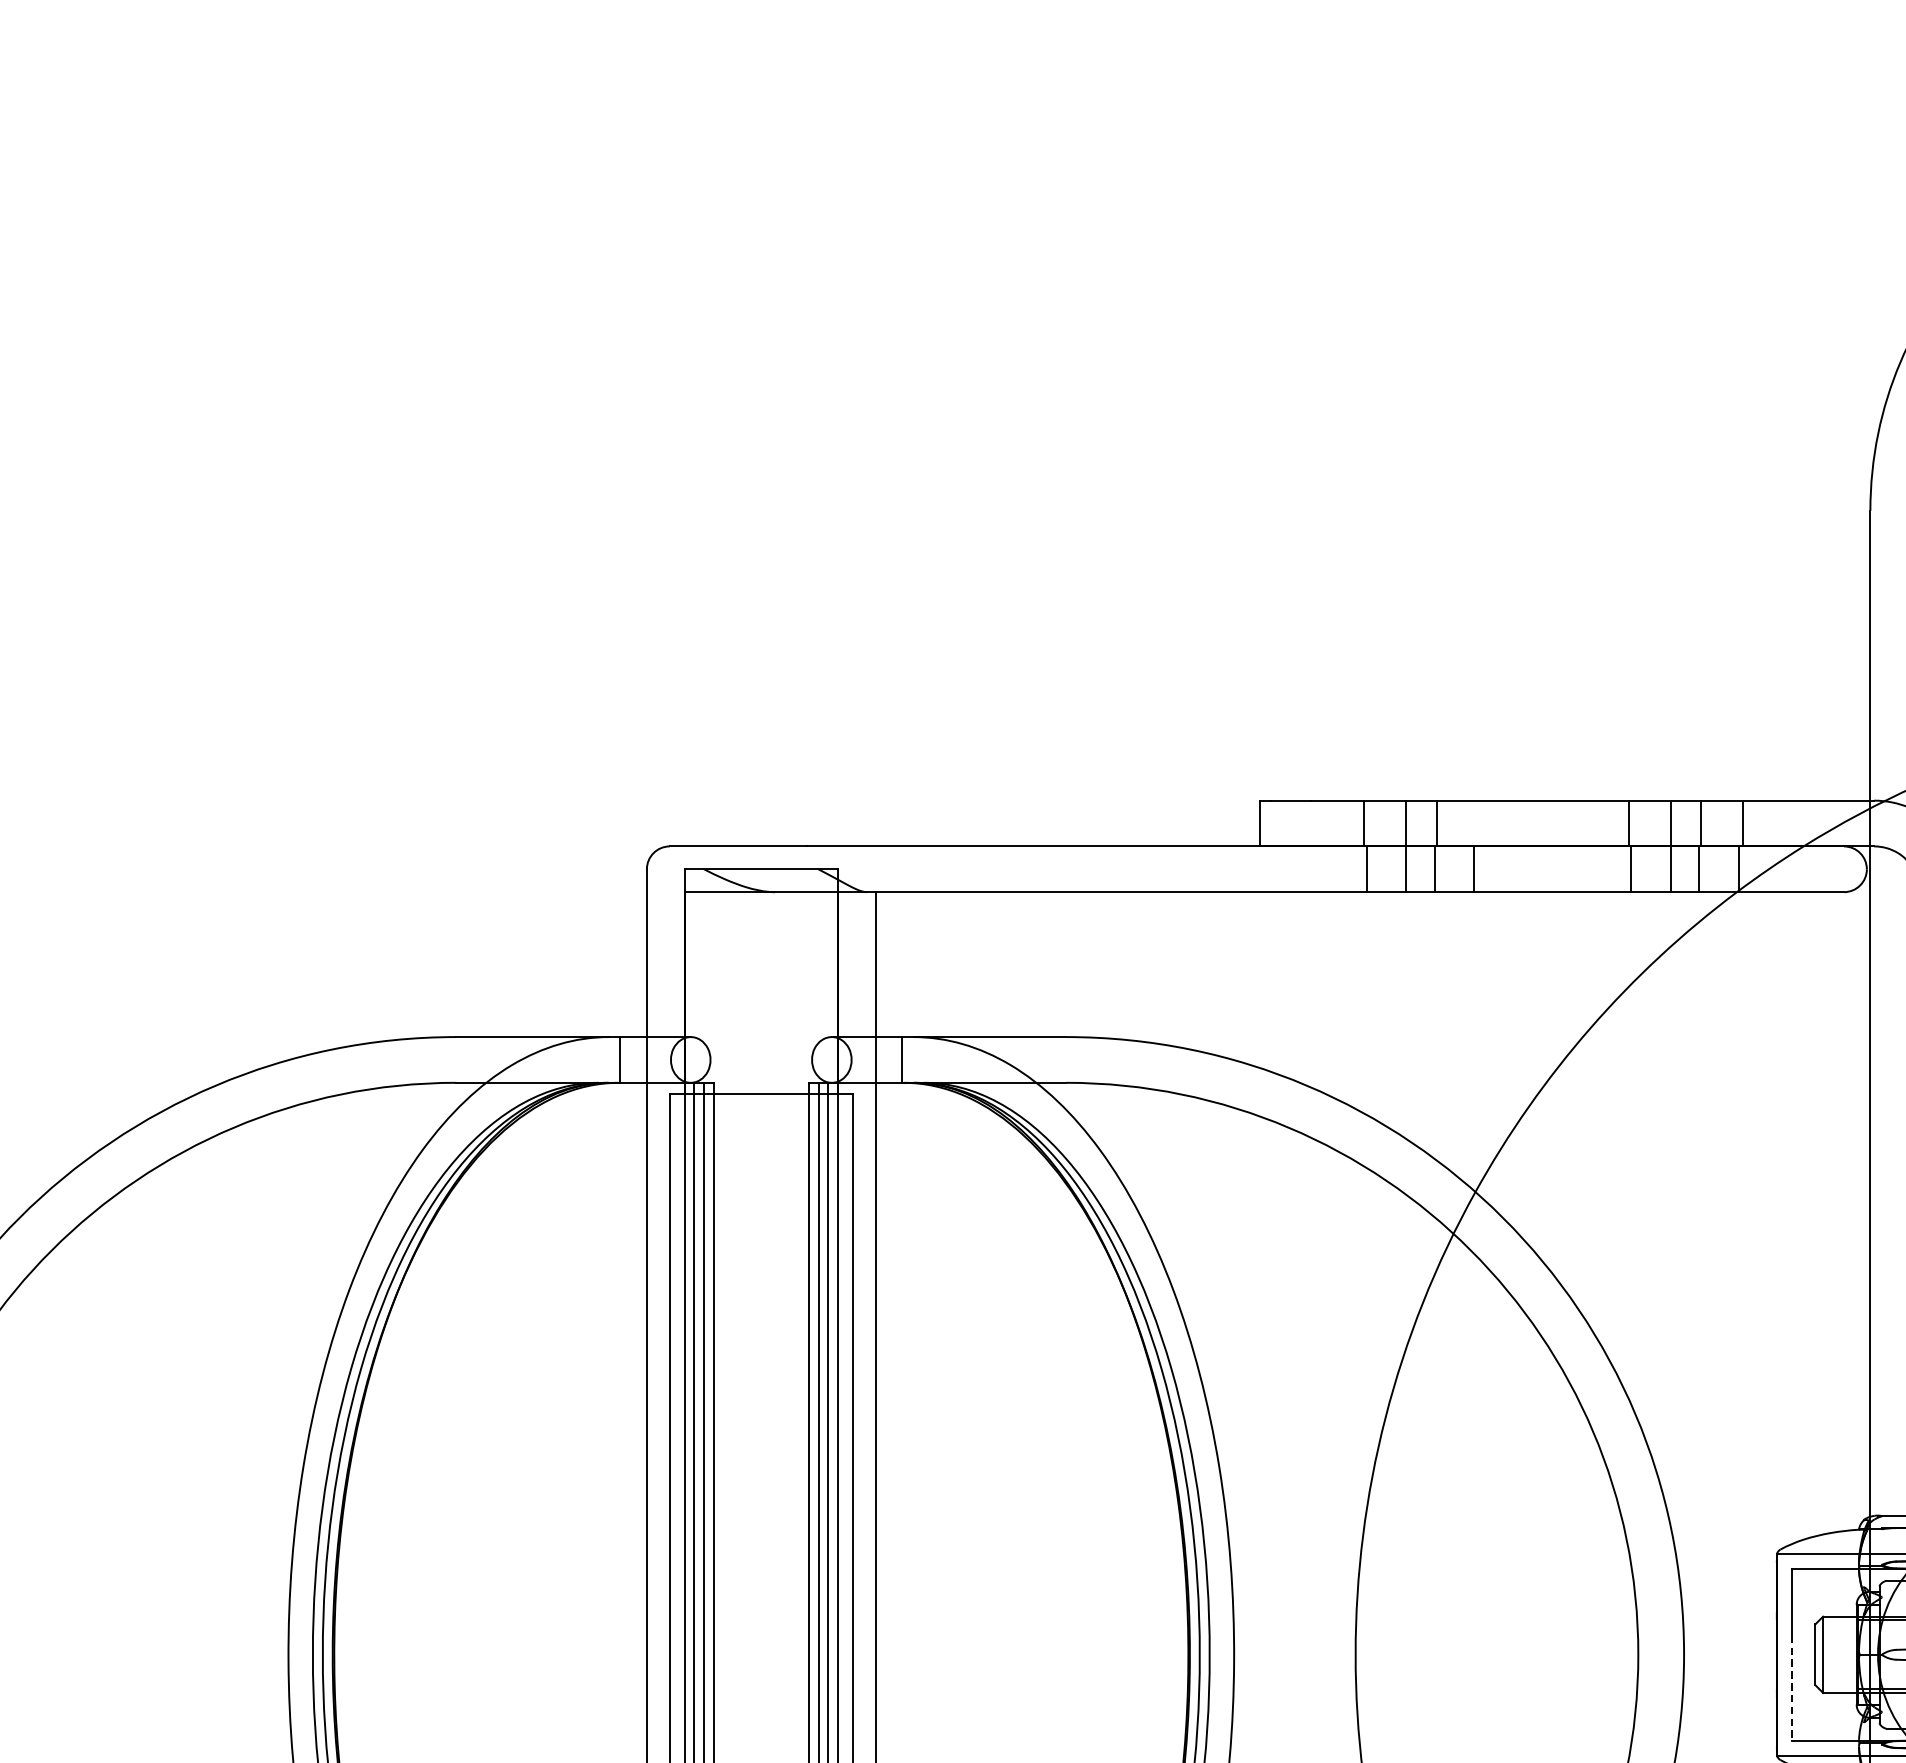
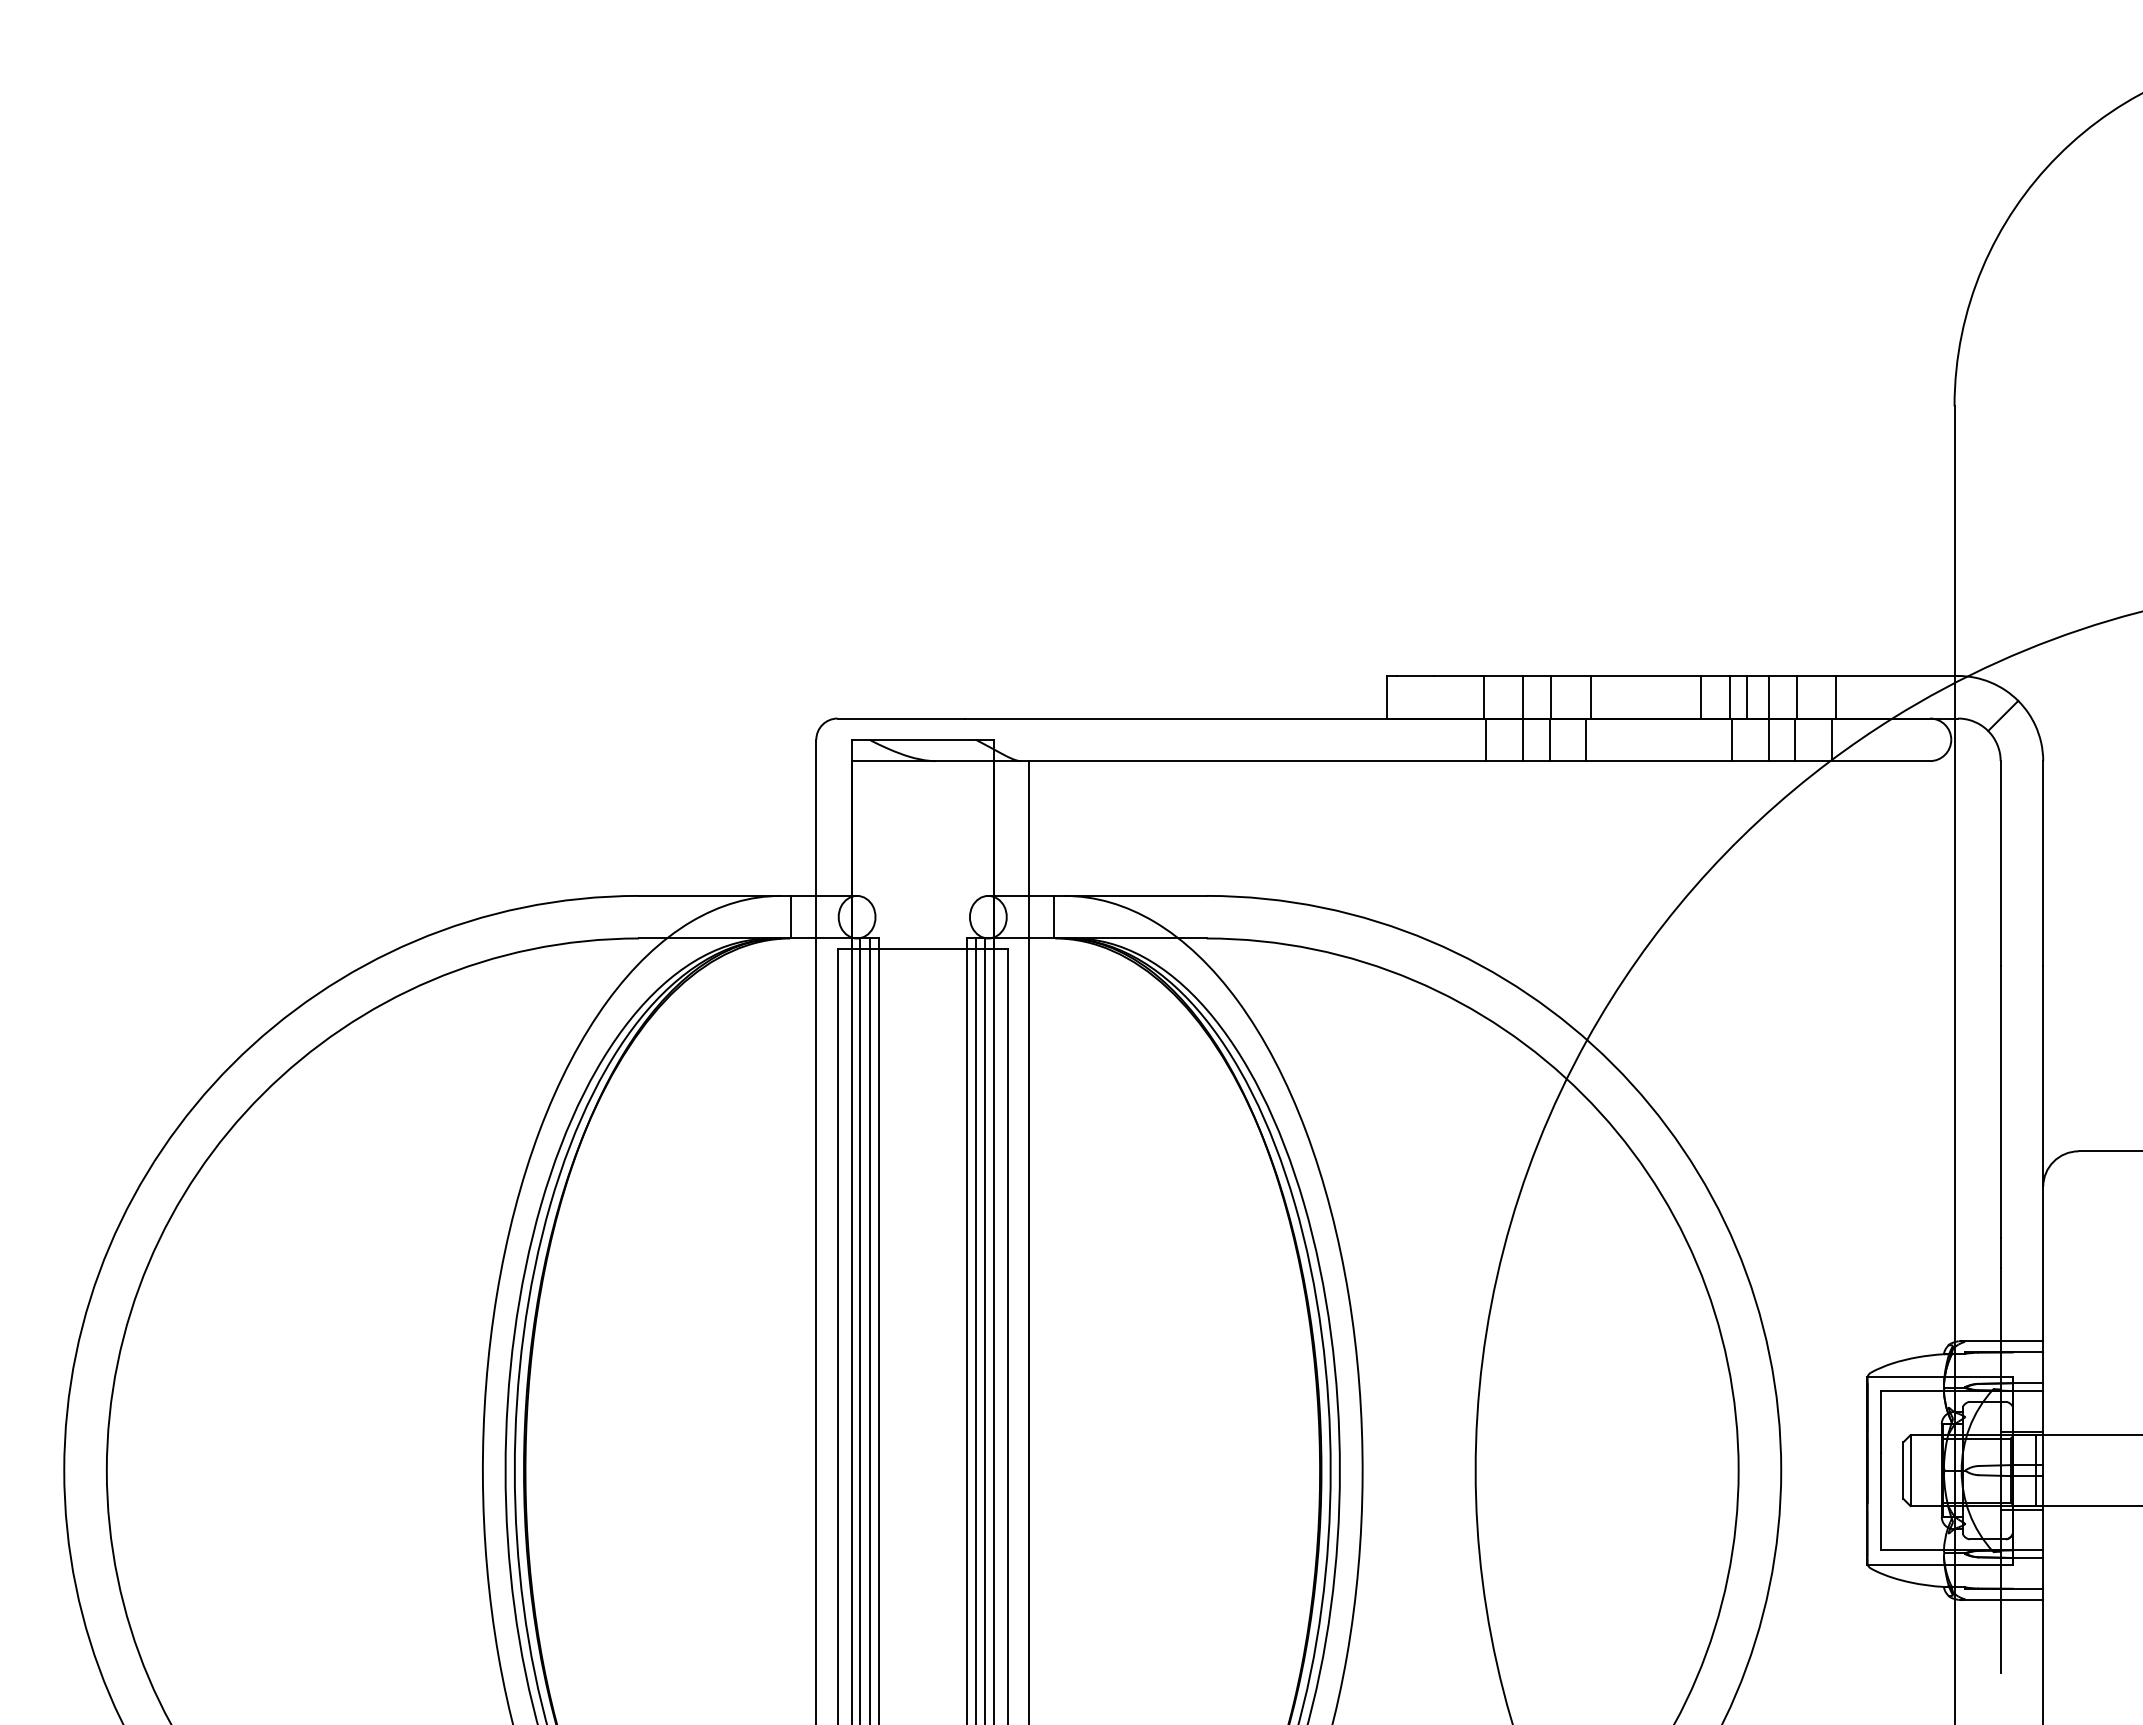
line: (1479, 822) -> (1590, 696), added
line: (1597, 822) -> (1700, 696), added
line: (1647, 822) -> (1747, 696), added
line: (1791, 1688) -> (1881, 1501), dashed -> solid

